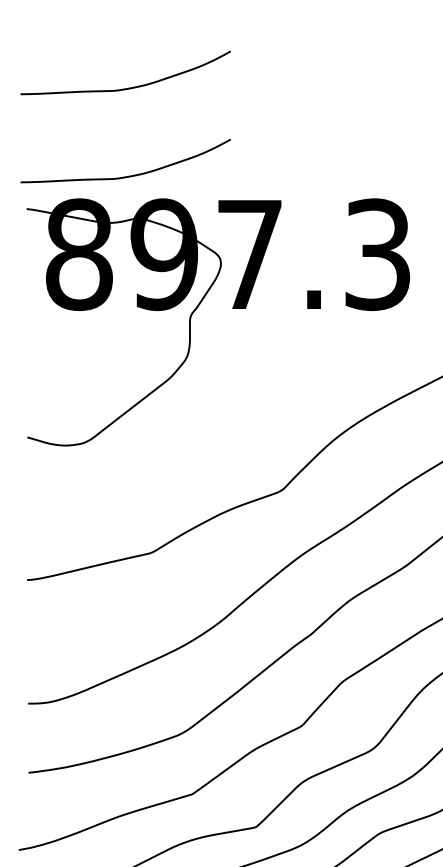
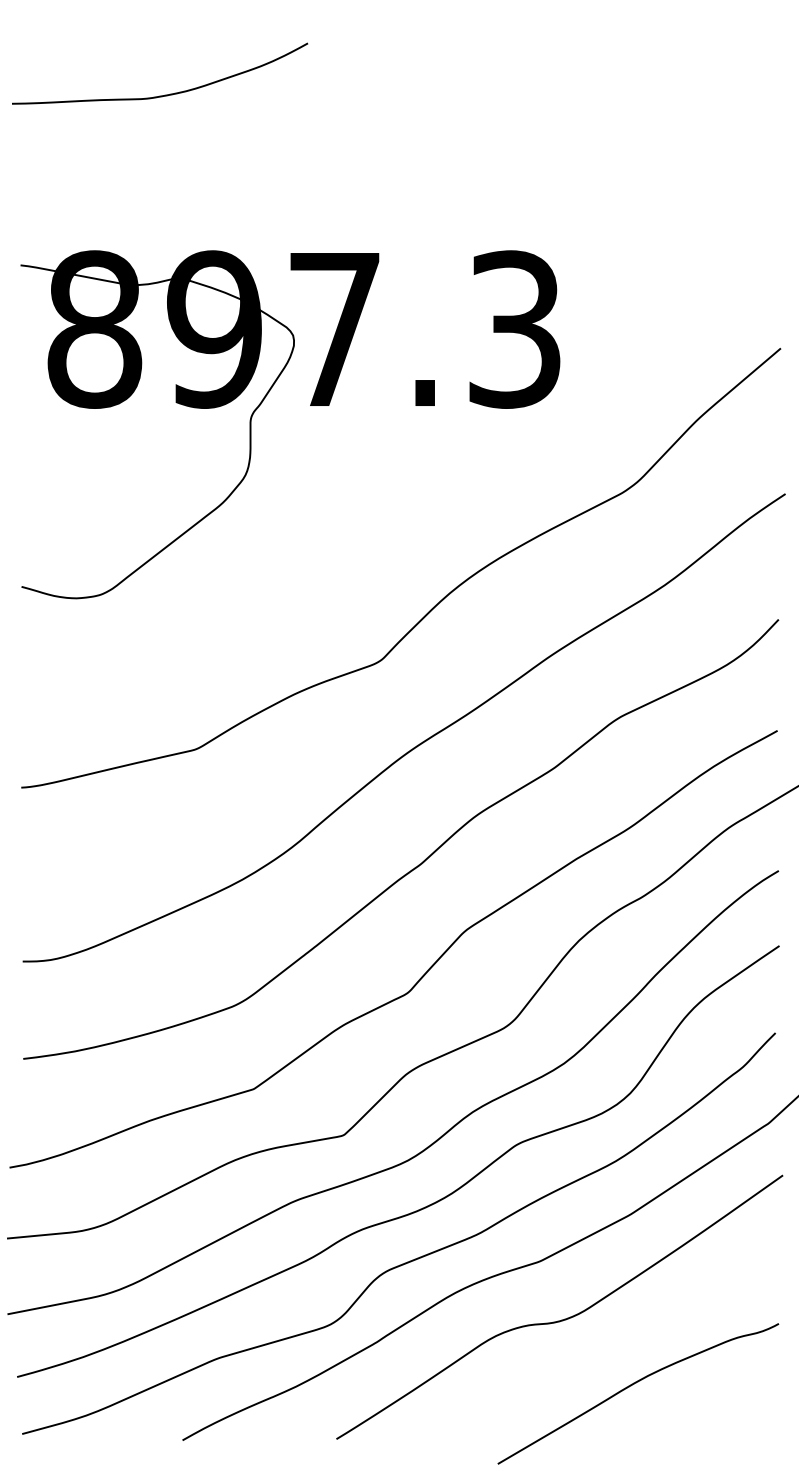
curve: (128, 175) -> (164, 218), removed

